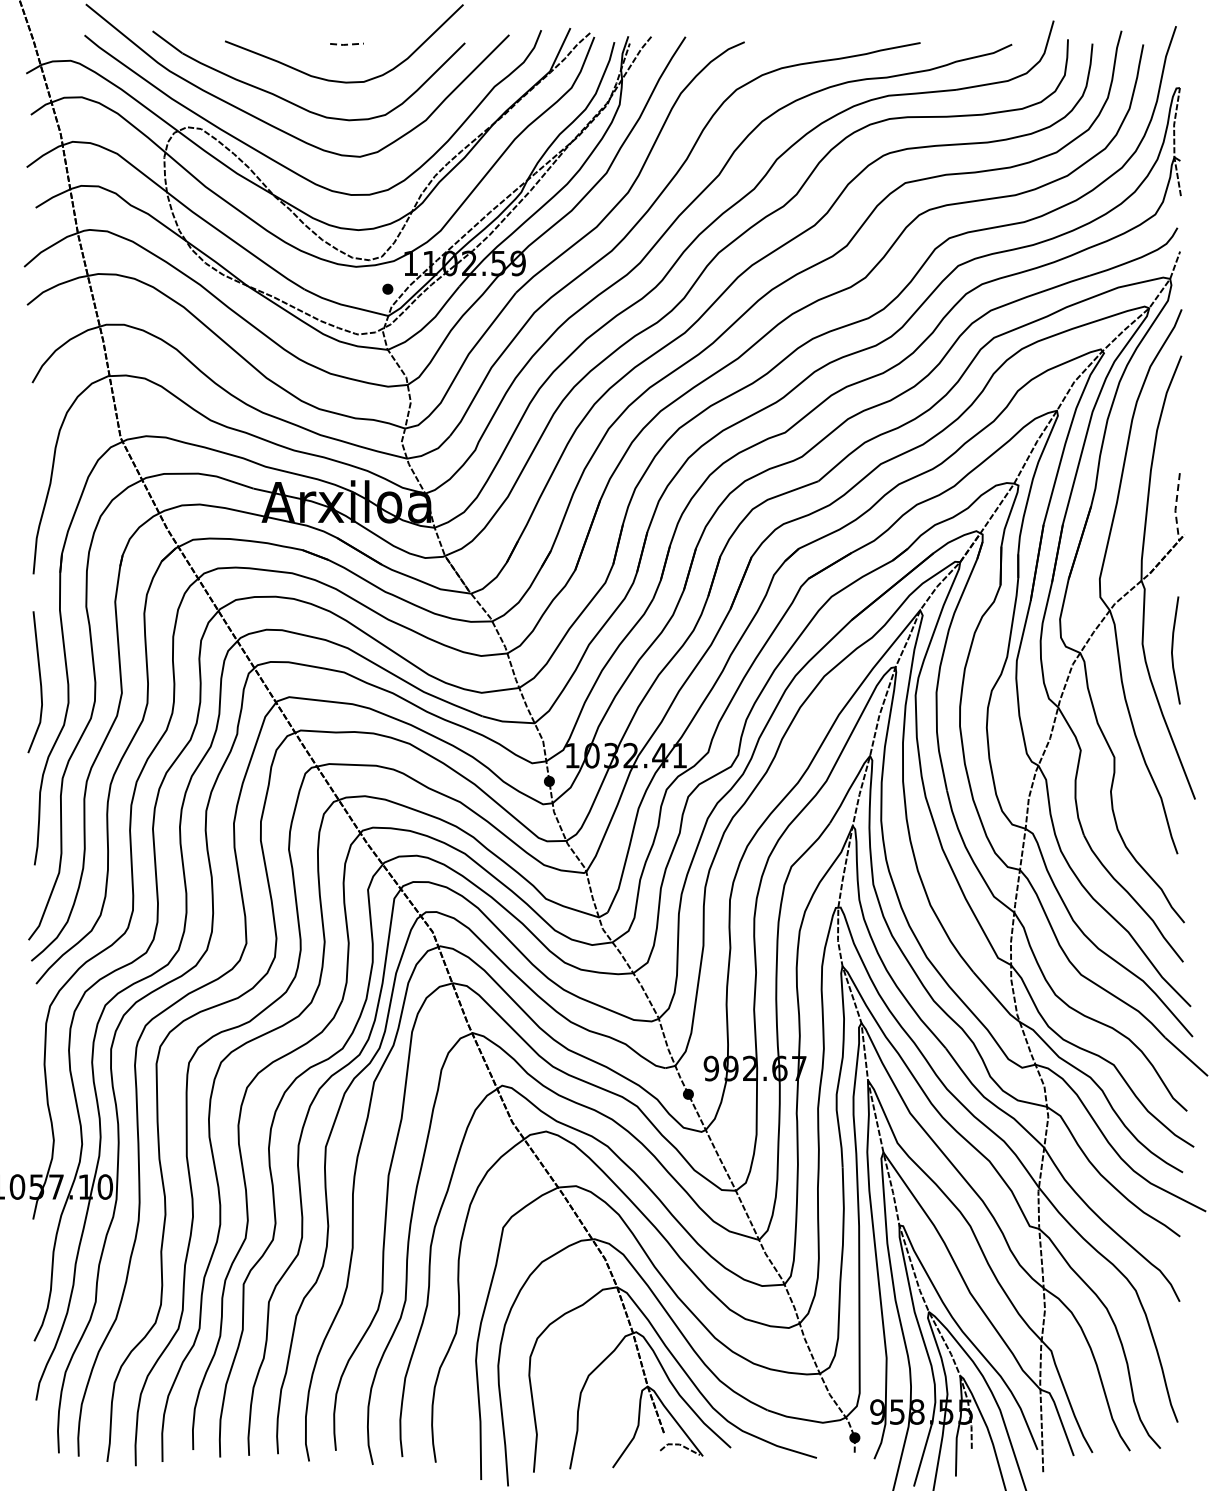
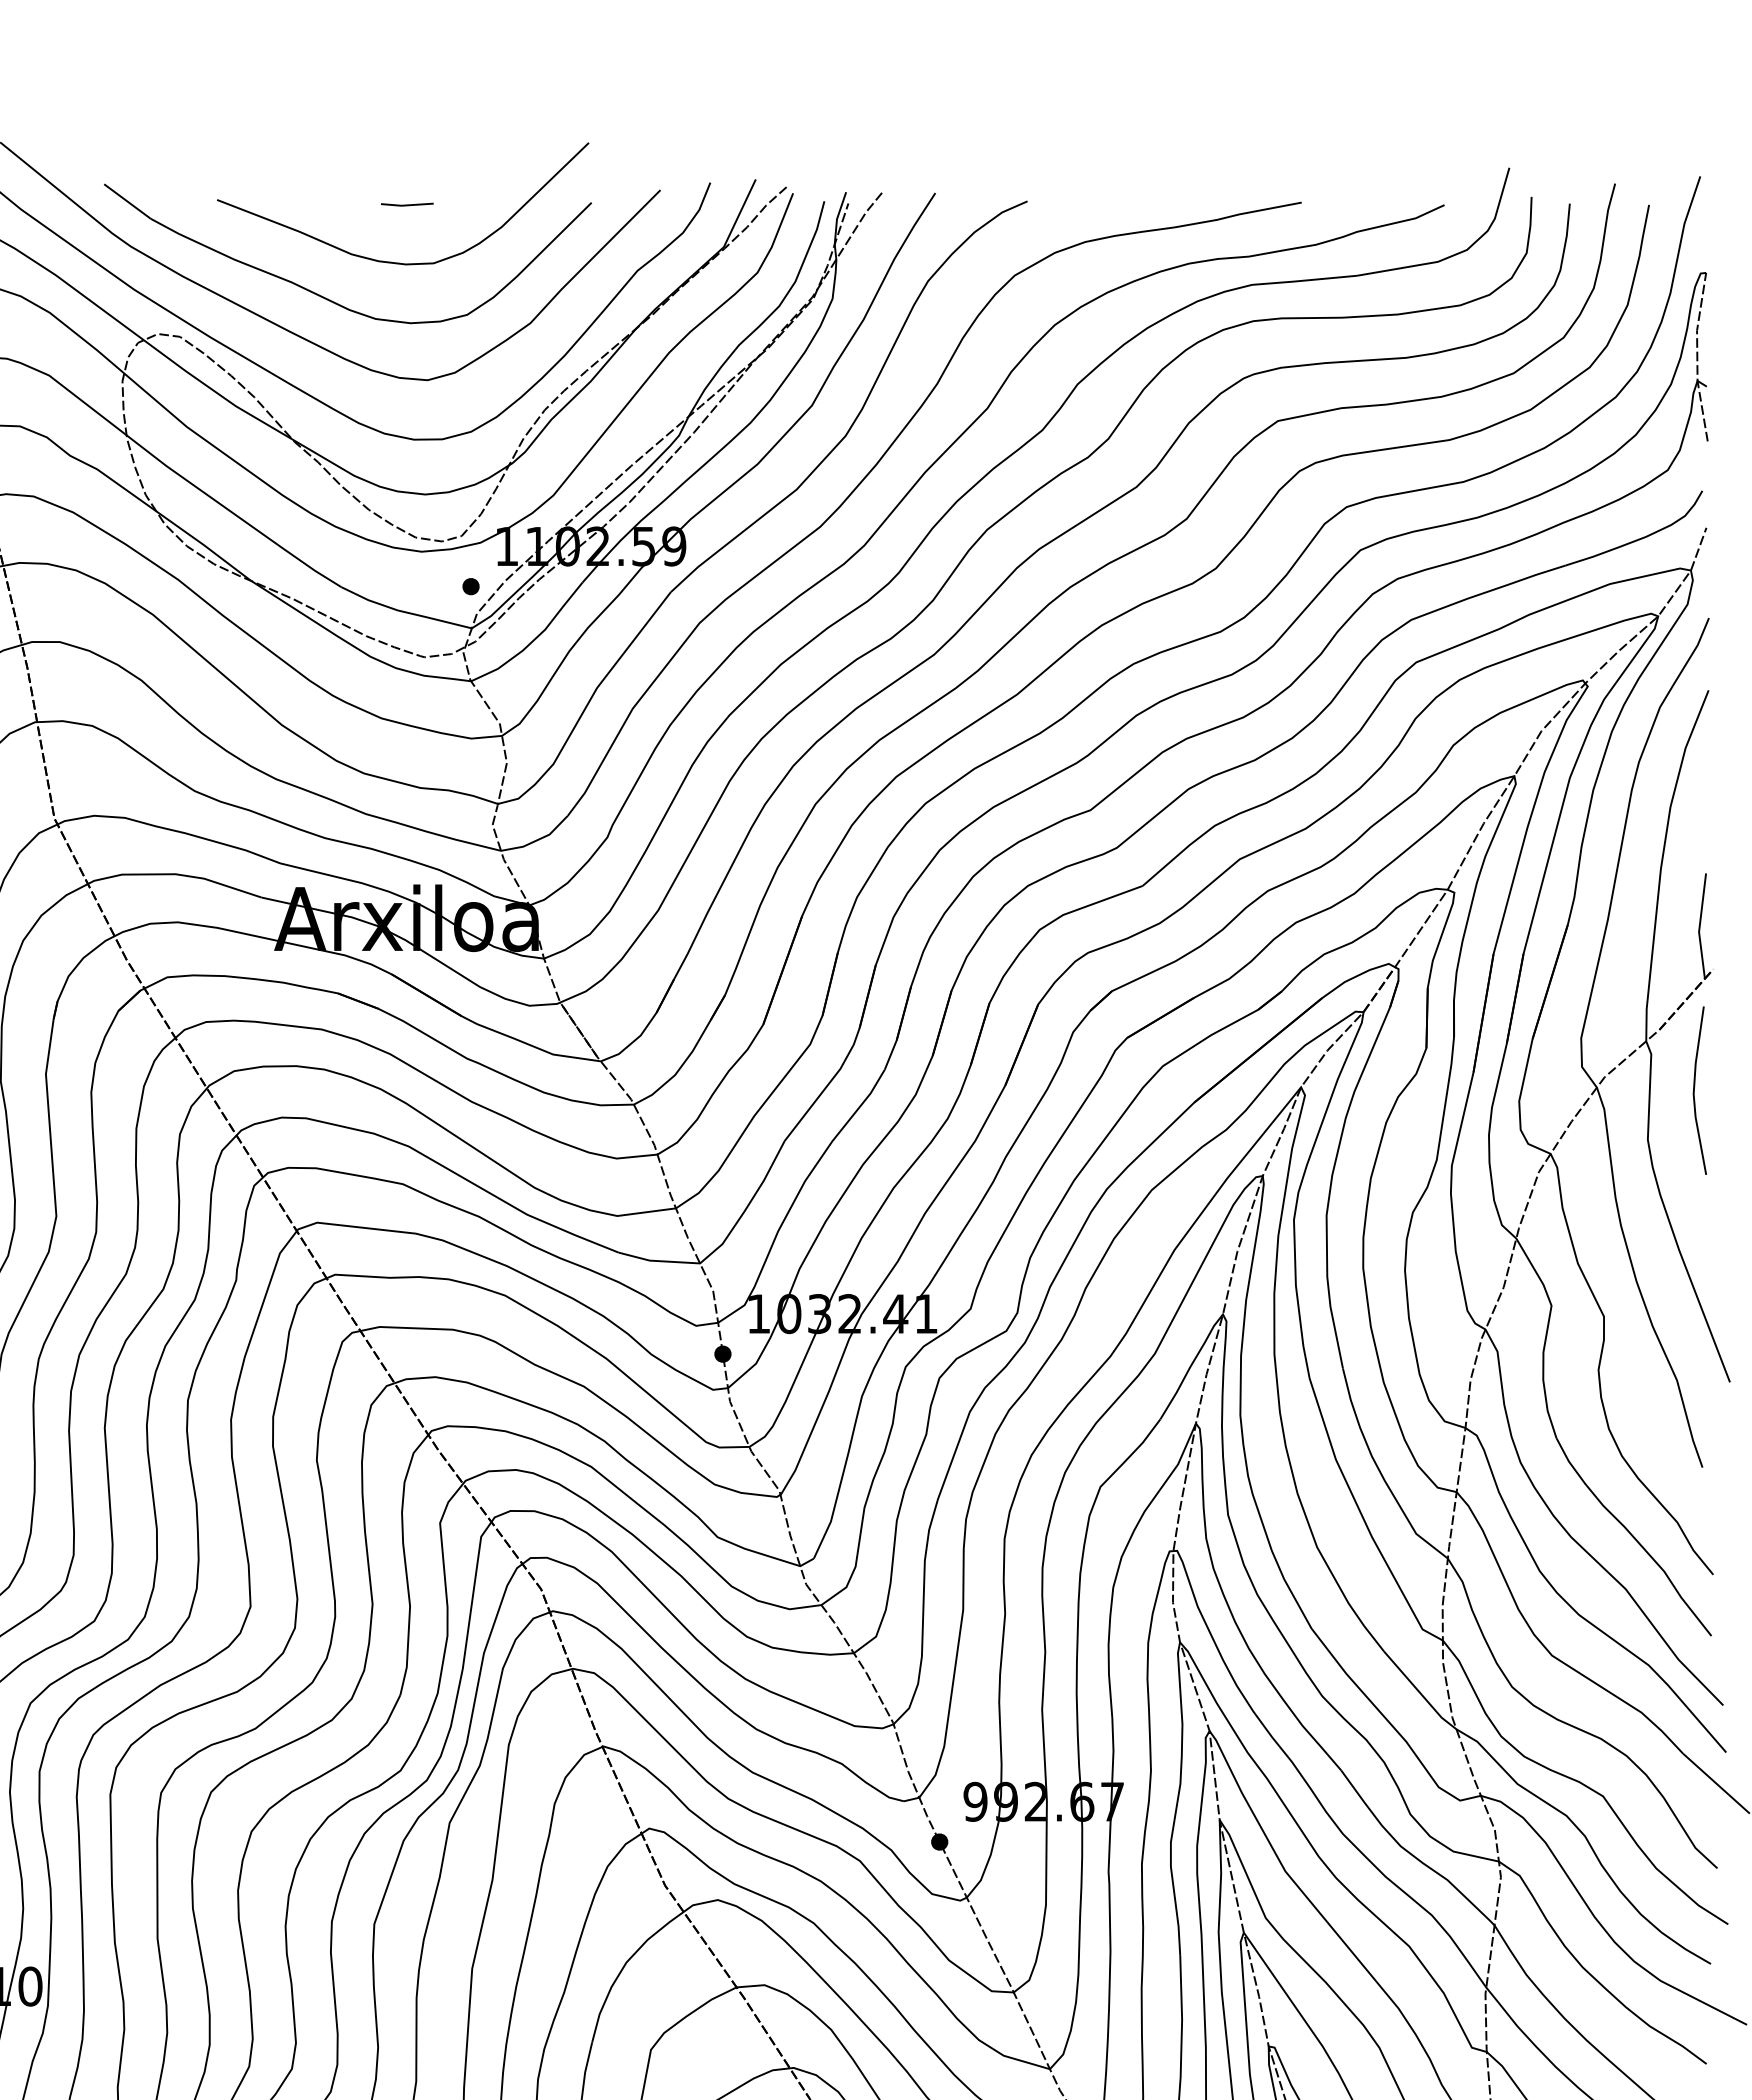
line: (346, 44) -> (406, 205), dashed -> solid
line: (1175, 507) -> (1699, 926), dashed -> solid
line: (1173, 649) -> (1696, 1089), moved

